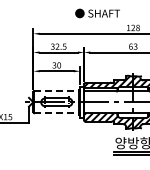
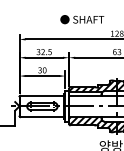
line: (56, 91) -> (42, 95), dashed -> solid
line: (56, 113) -> (42, 117), dashed -> solid

